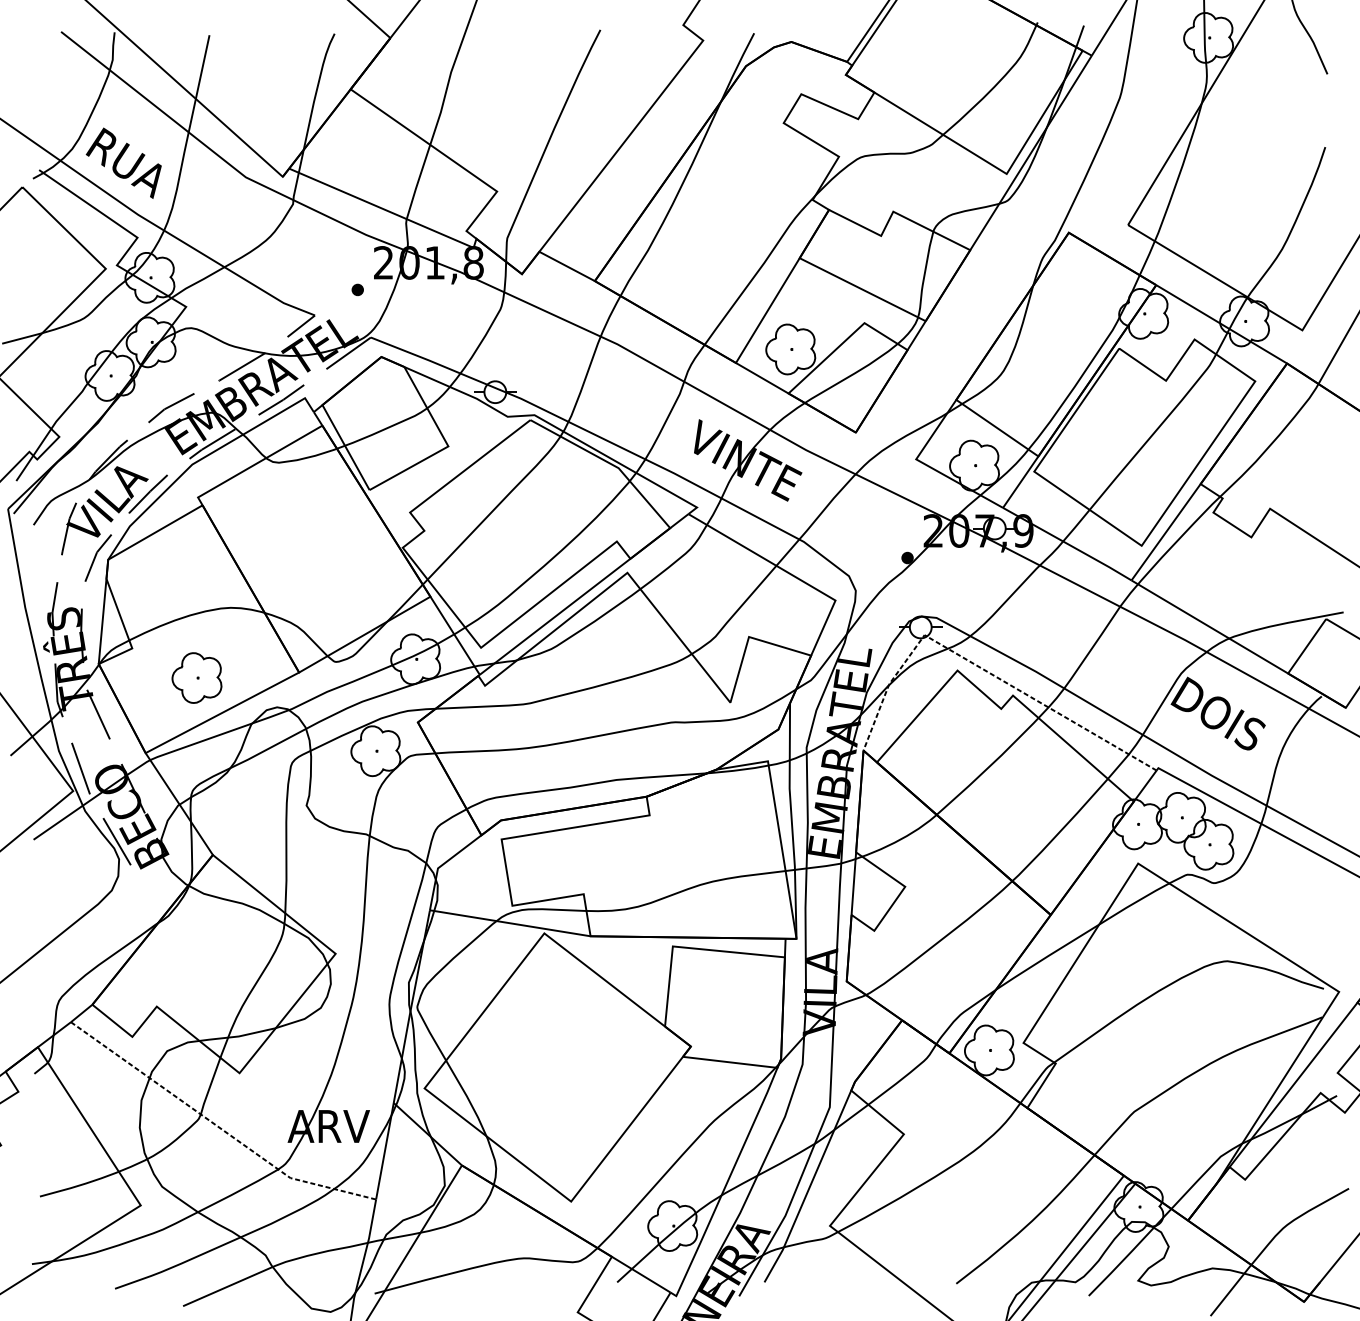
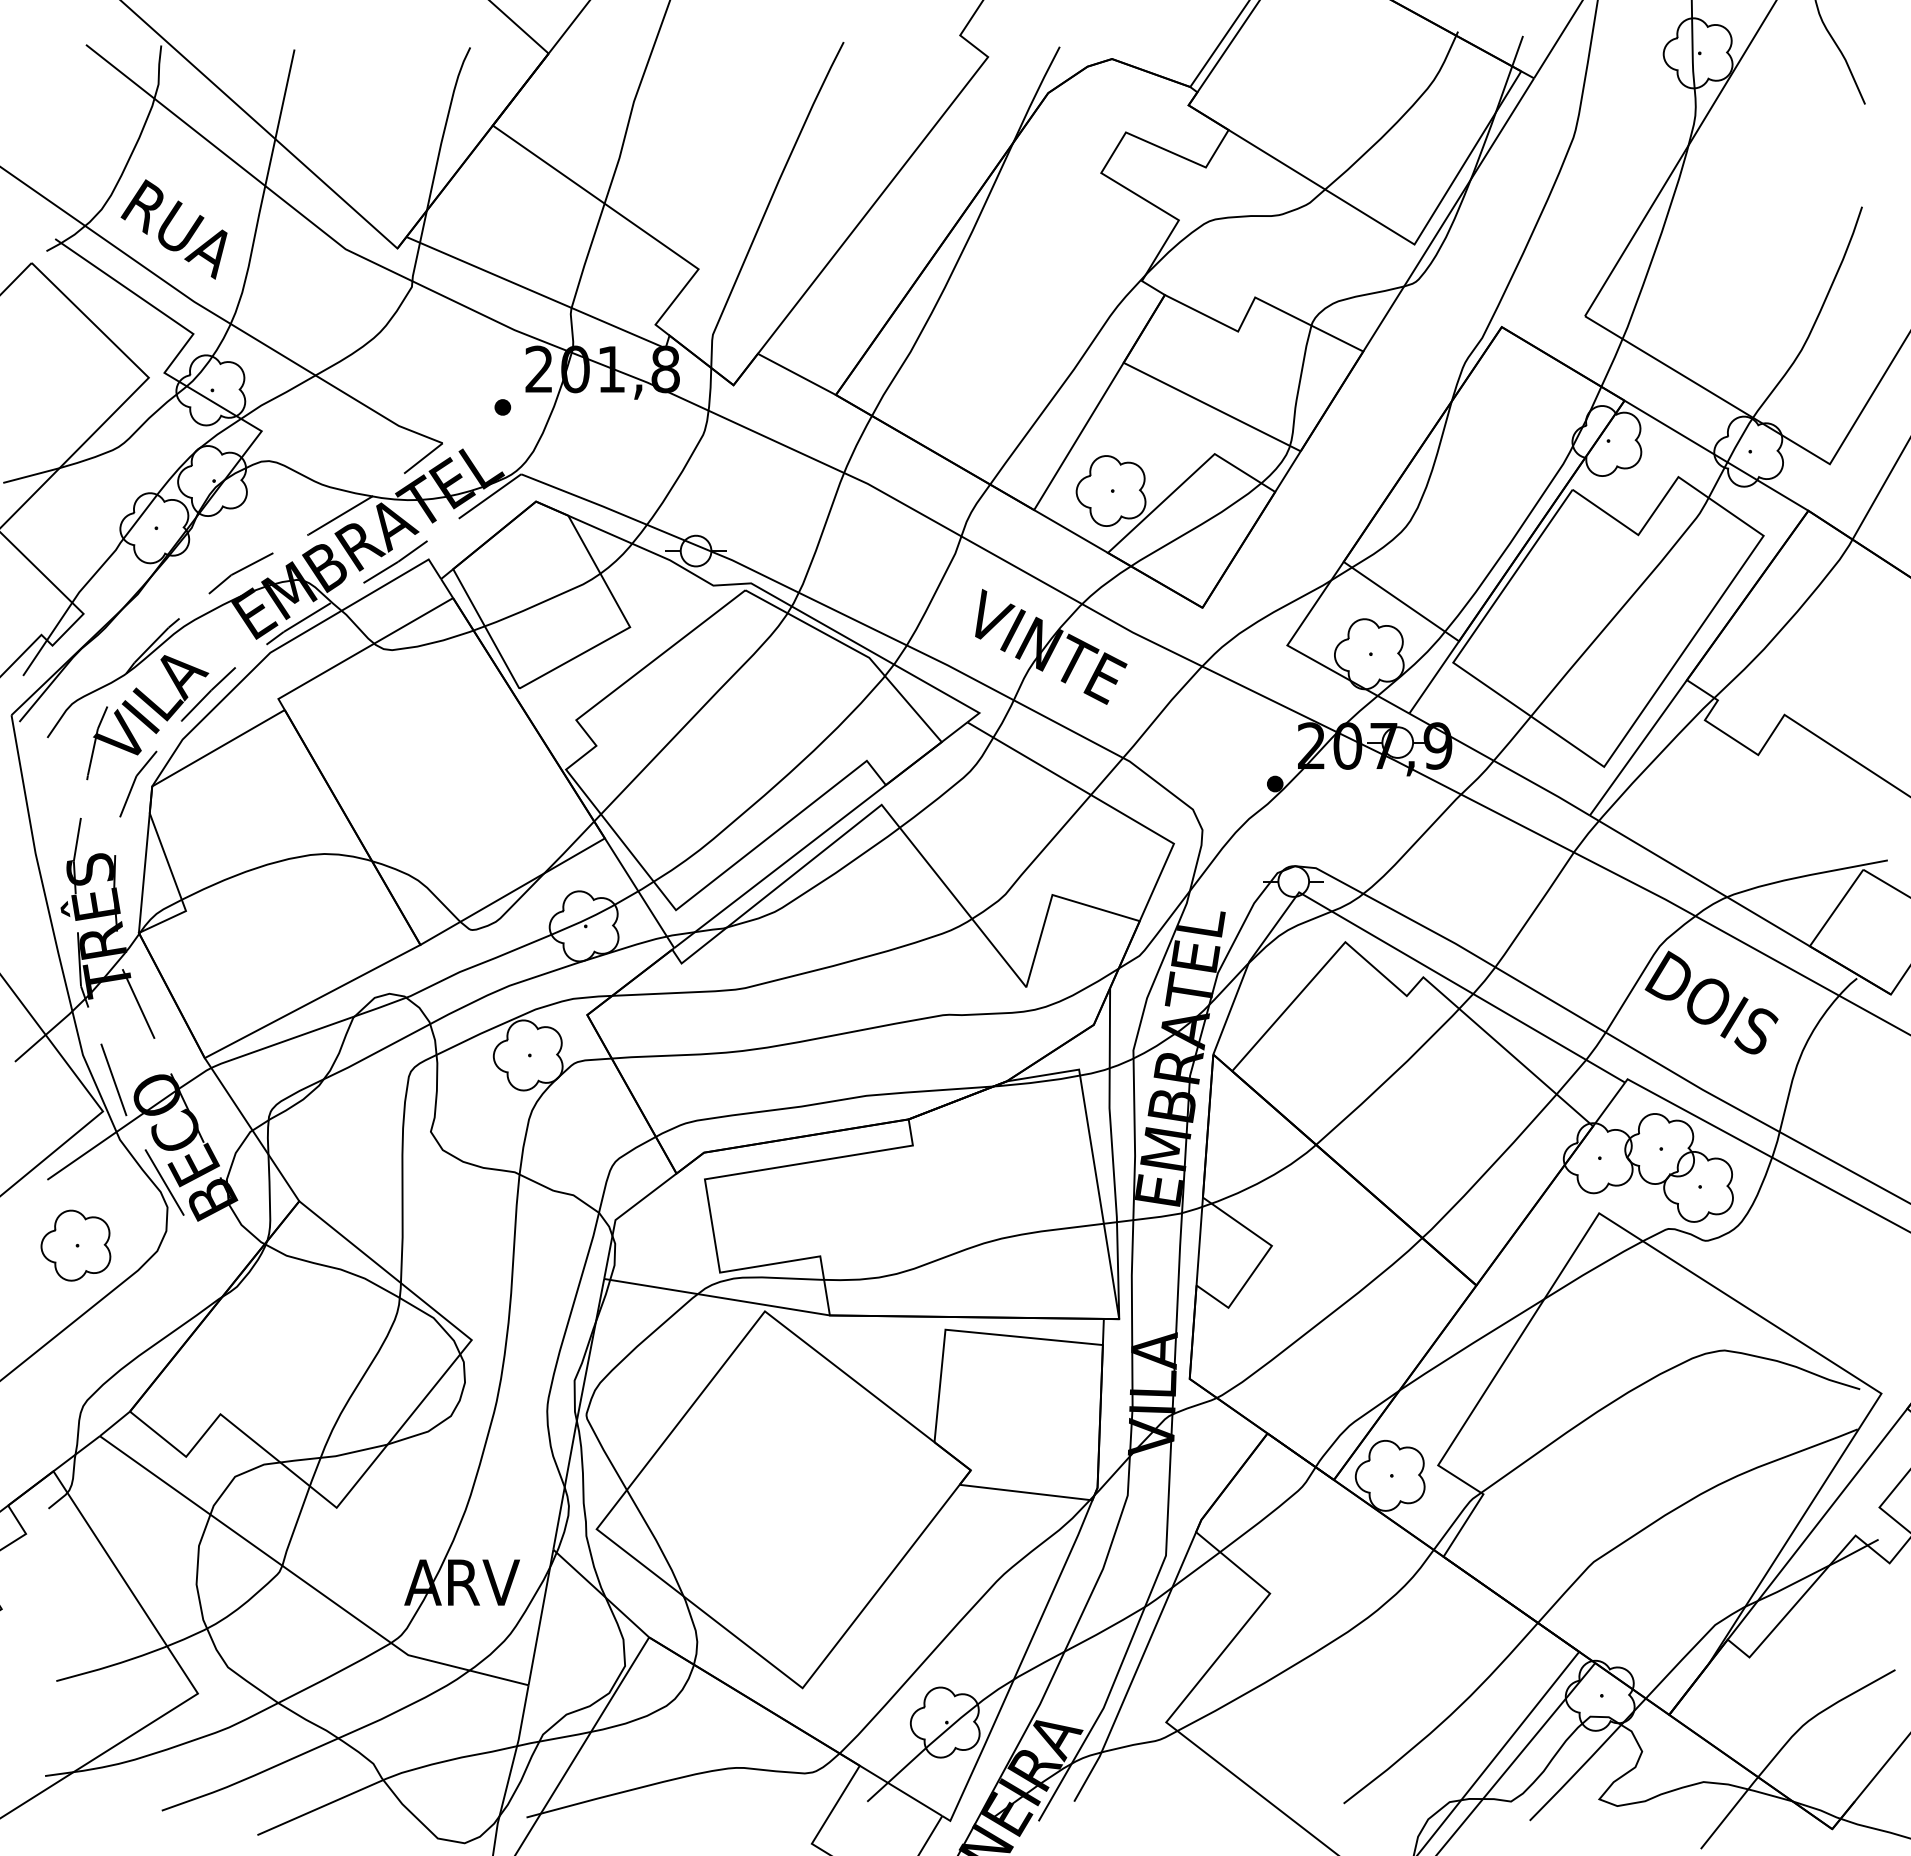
line: (983, 669) -> (1381, 940), dashed -> solid
part: (196, 677) -> (75, 1245), moved
line: (217, 1126) -> (305, 1582), dashed -> solid

